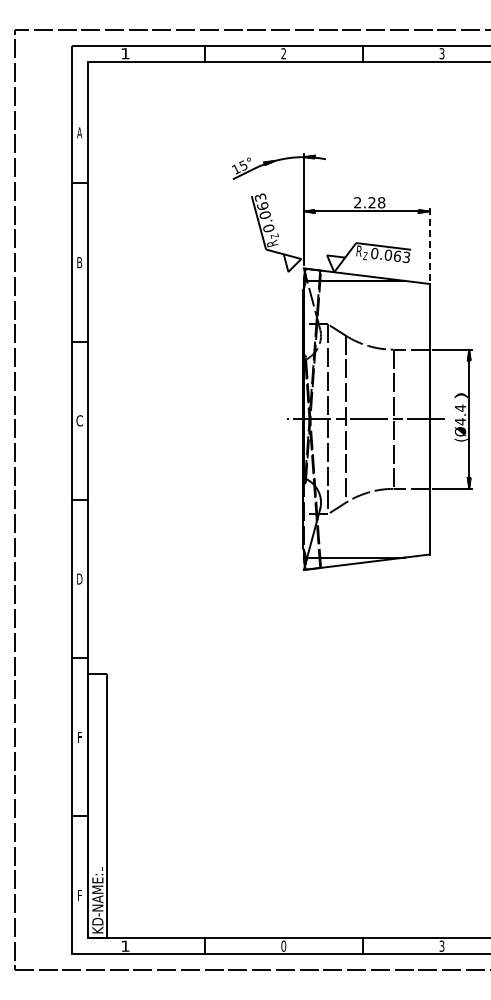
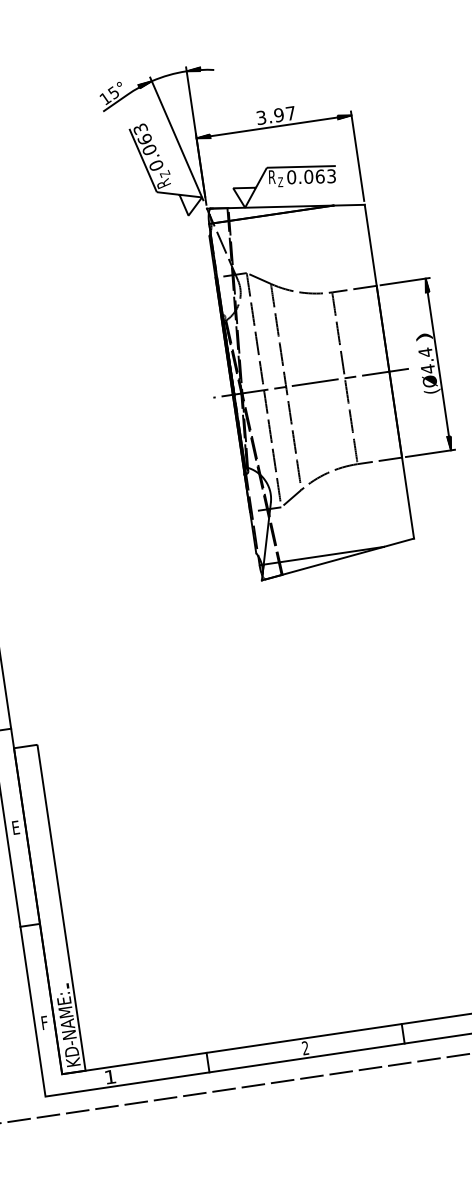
text: (369, 202) -> (275, 115), 2.28 -> 3.97
line: (287, 209) -> (176, 138), added
line: (429, 244) -> (357, 156), dashed -> solid
text: (79, 737) -> (15, 827), F -> E
text: (283, 945) -> (305, 1047), 0 -> 2

